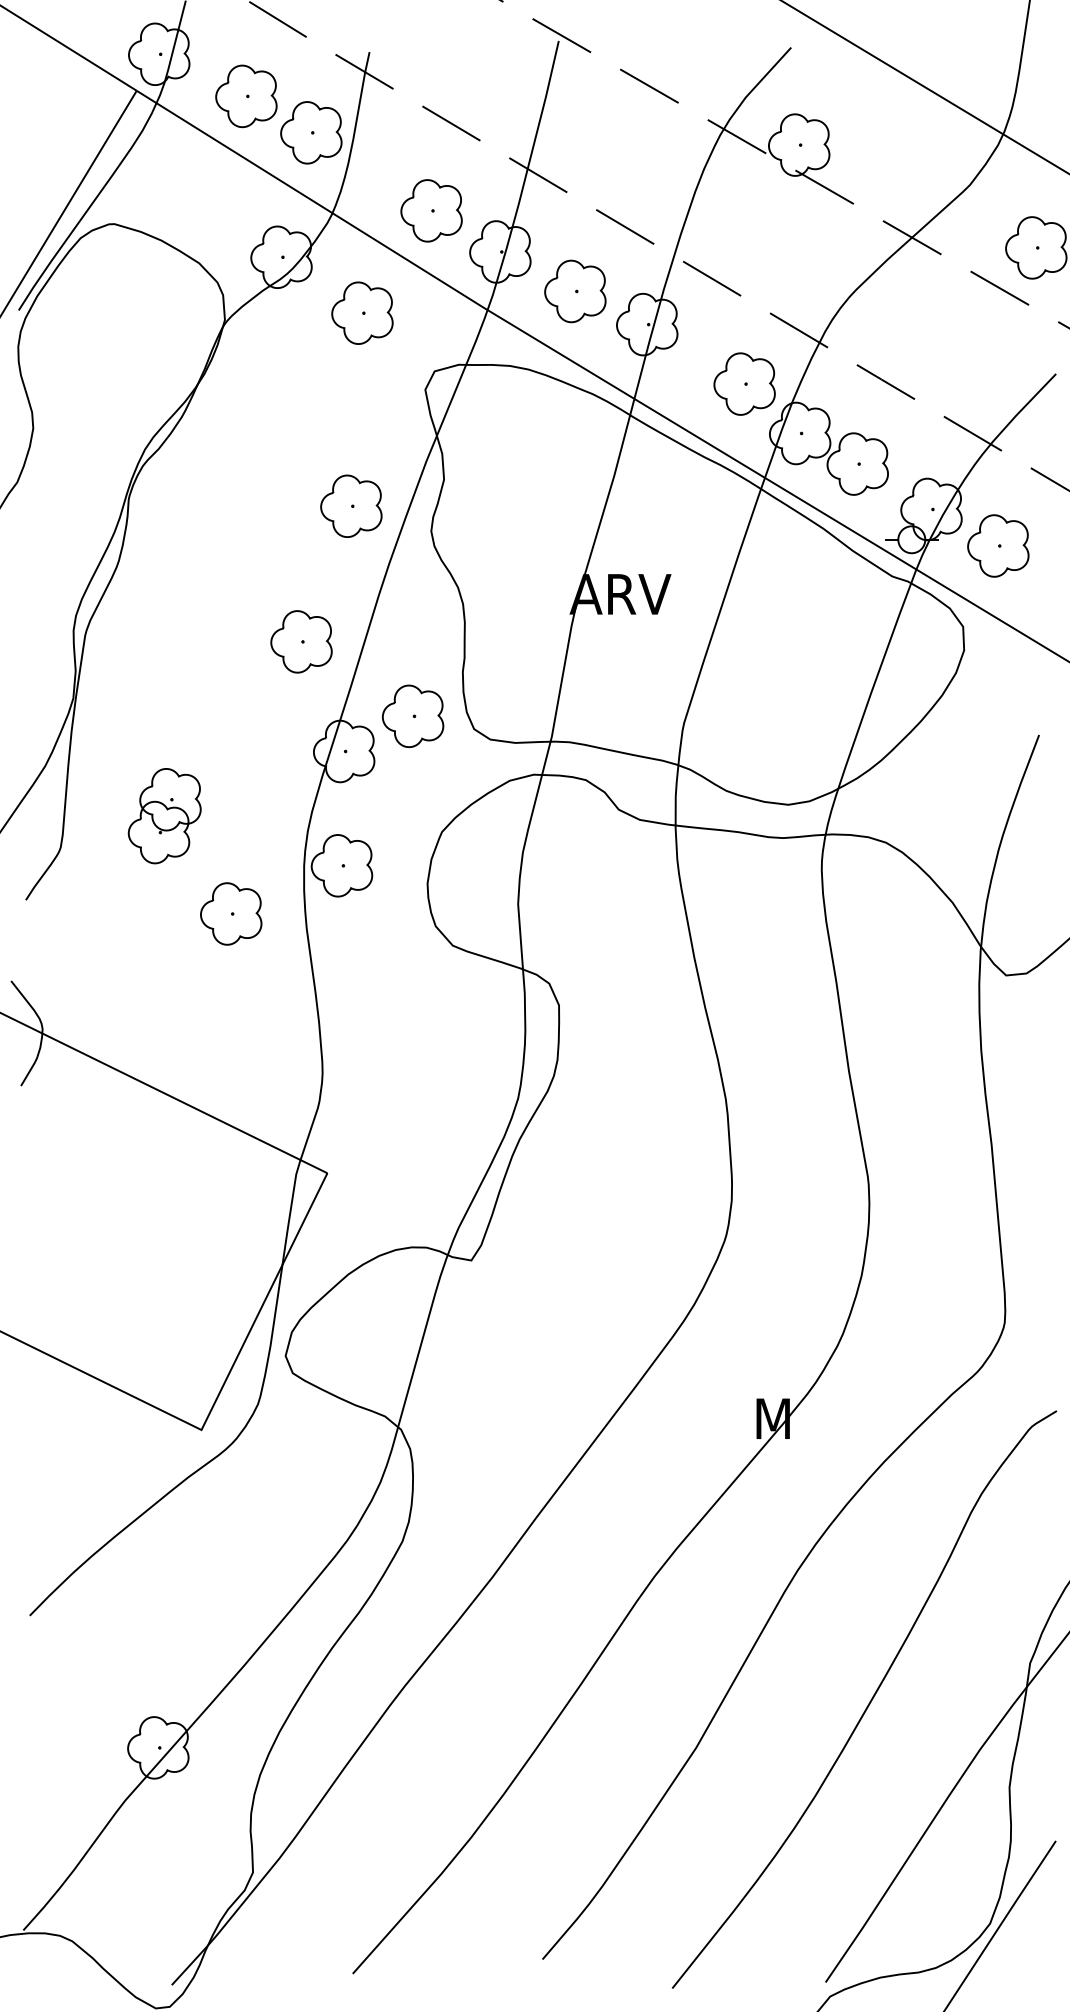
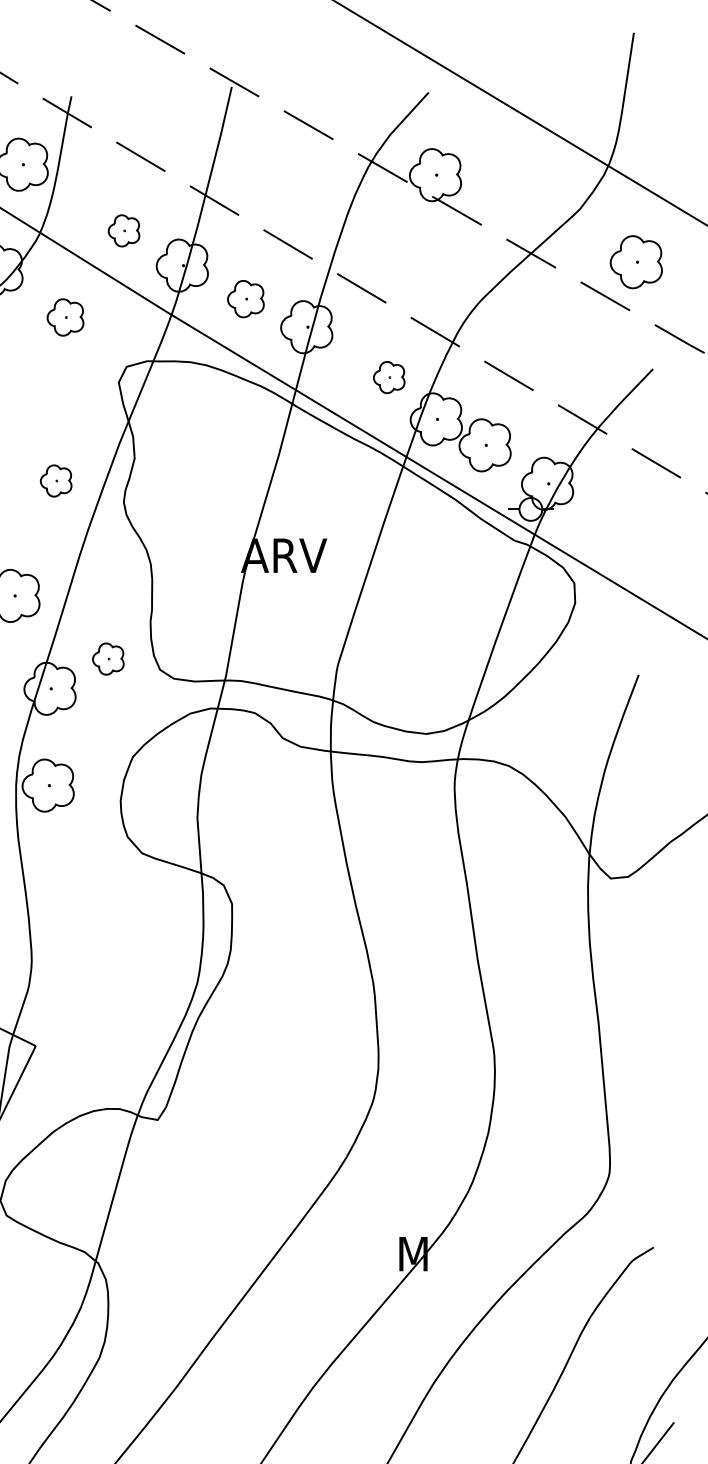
part: (431, 210) -> (124, 230), size x0.6
part: (575, 291) -> (246, 299), size x0.7
part: (362, 312) -> (65, 316), size x0.7
part: (744, 383) -> (389, 377), size x0.6
part: (351, 505) -> (56, 480), size x0.6
part: (998, 545) -> (604, 514), removed
part: (412, 716) -> (107, 659), size x0.6

